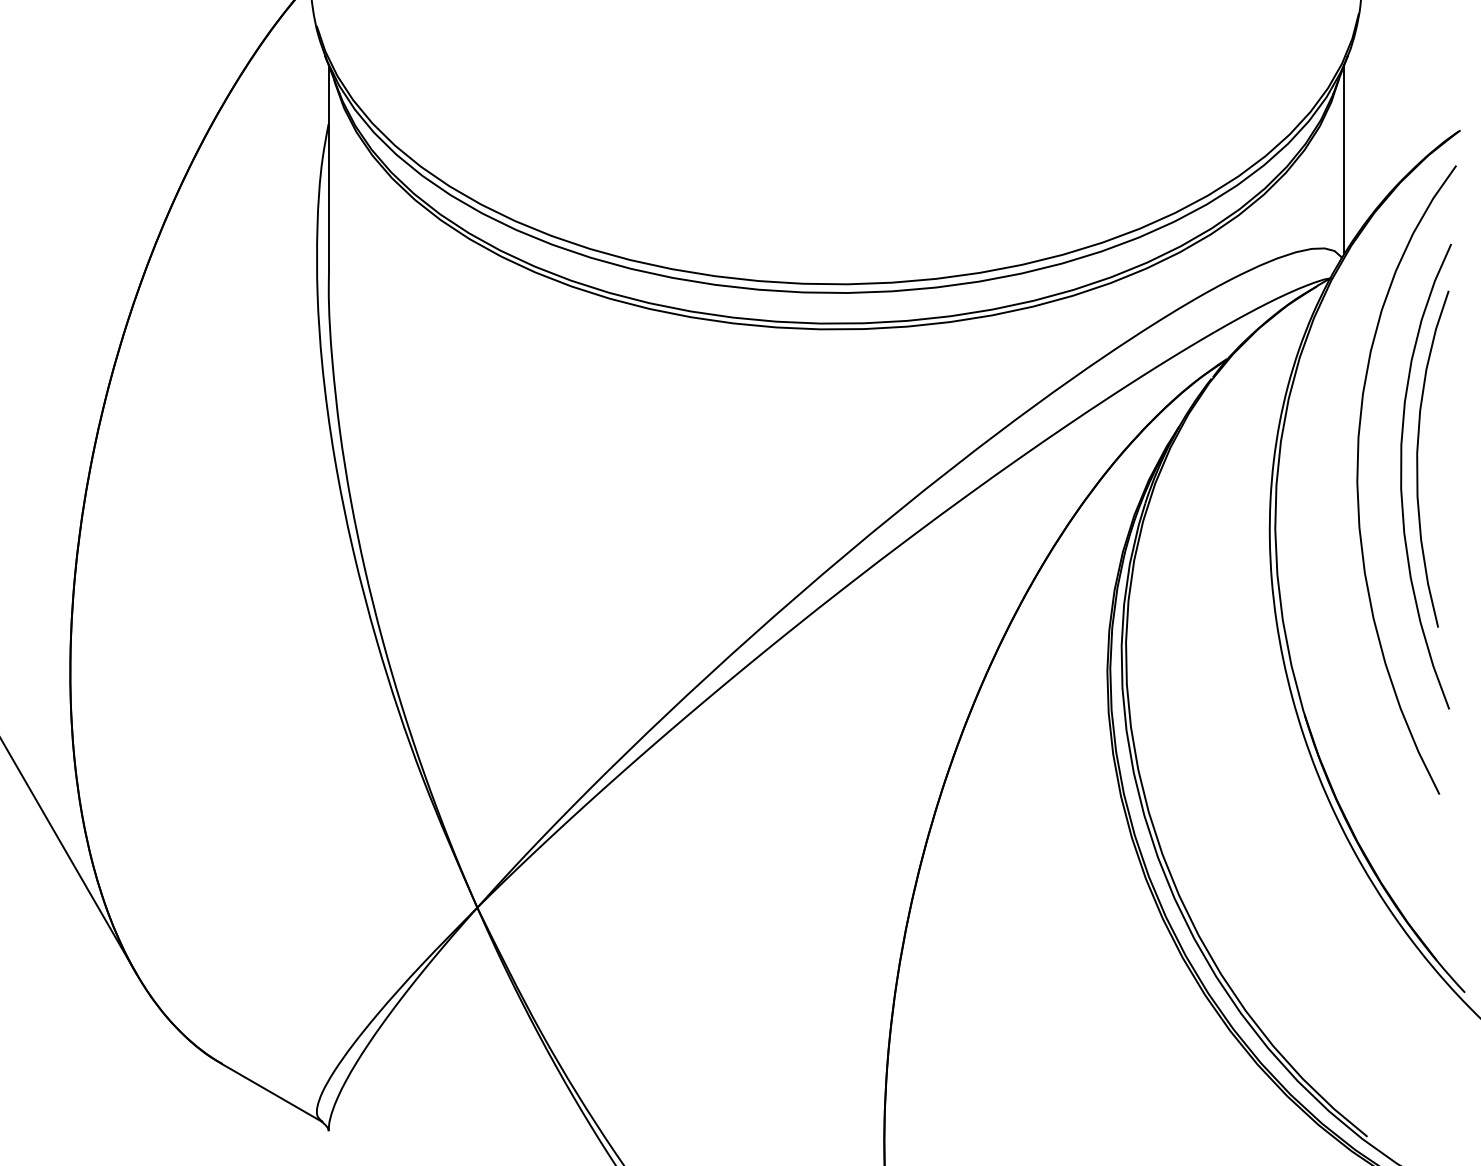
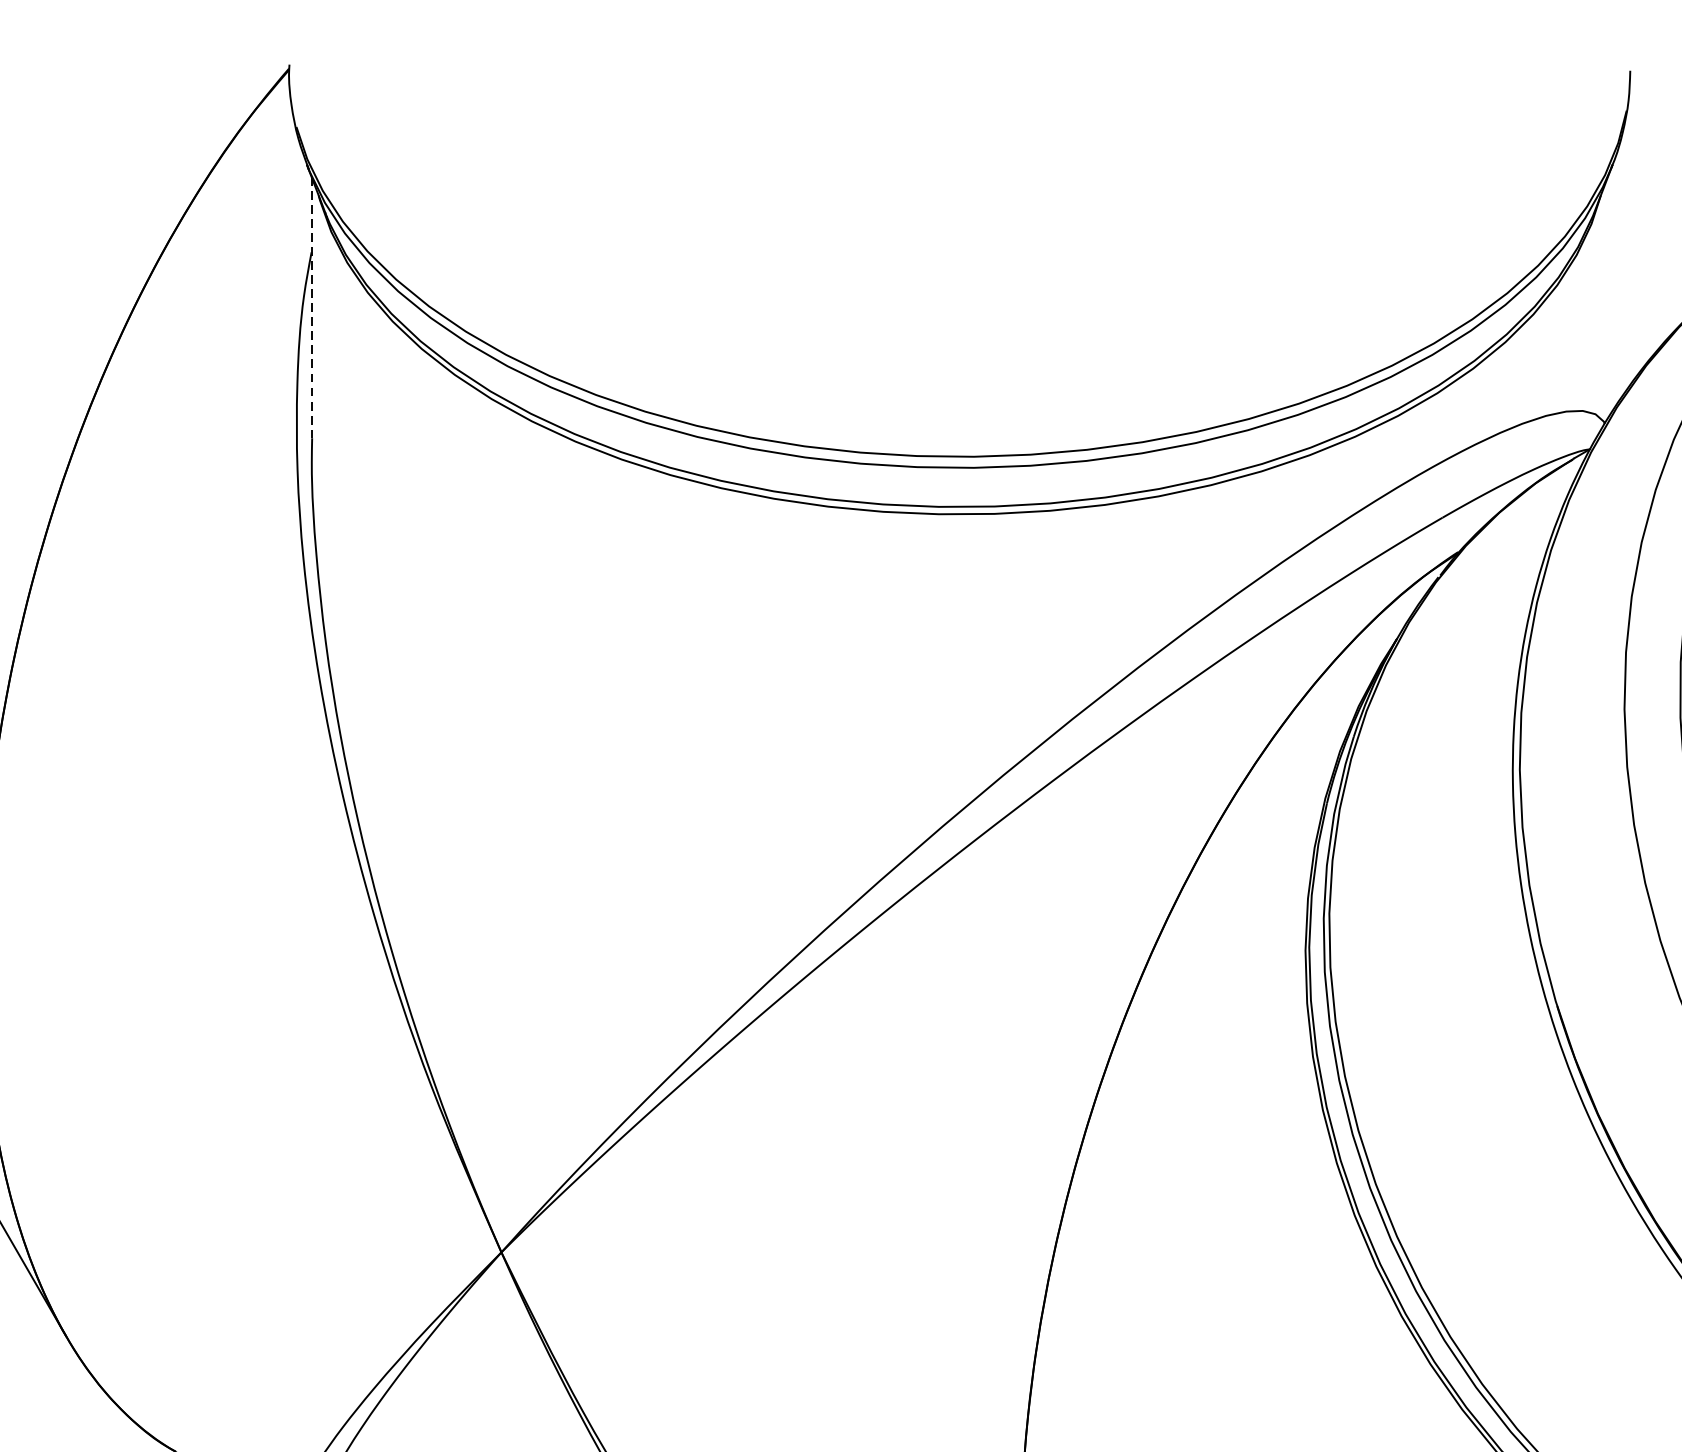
line: (1344, 159) -> (1608, 297), removed
line: (328, 167) -> (311, 307), solid -> dashed

